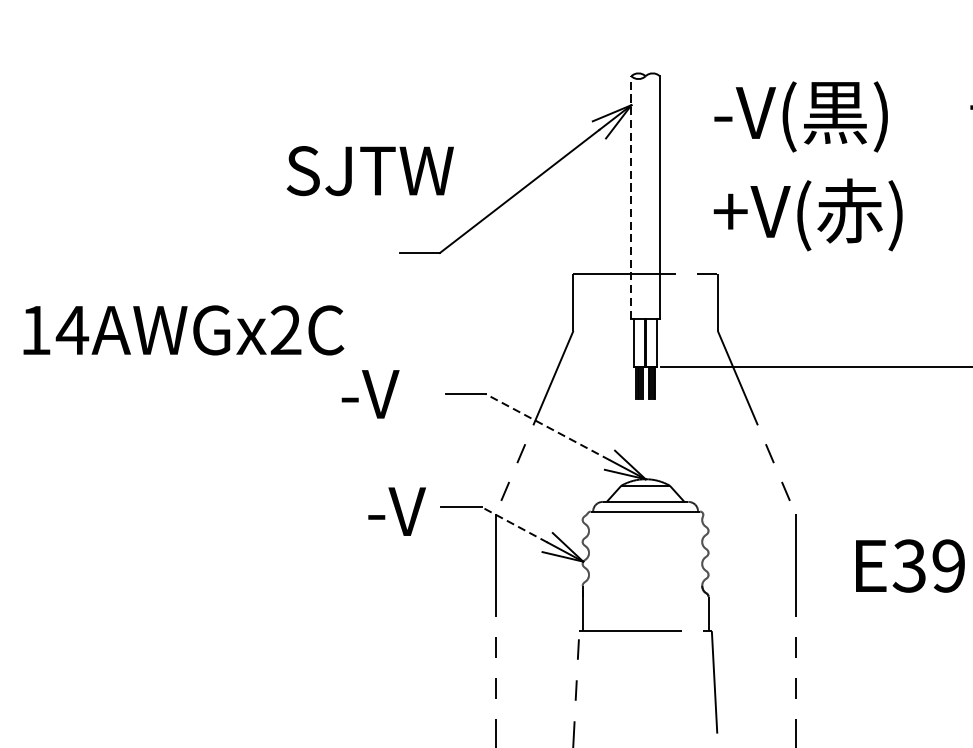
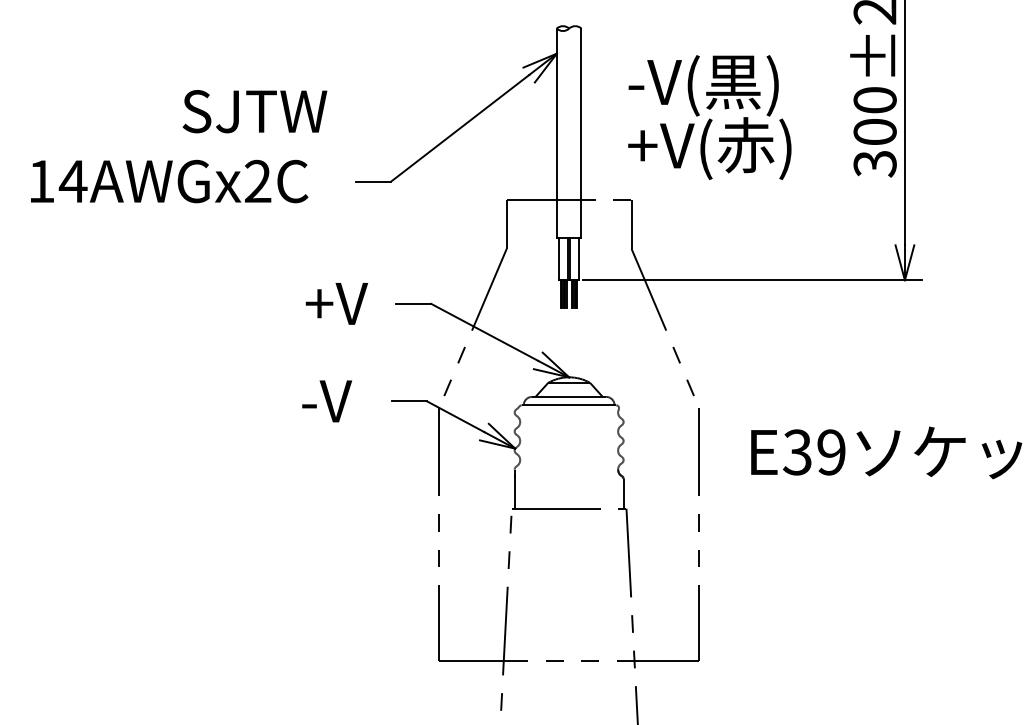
text: (800, 116) -> (703, 85), moved
text: (369, 170) -> (254, 111), moved
line: (630, 197) -> (556, 133), dashed -> solid
text: (183, 330) -> (169, 181), moved
text: (376, 393) -> (336, 303), -V -> +V
line: (547, 427) -> (484, 332), dashed -> solid
text: (397, 511) -> (327, 401), moved
line: (514, 524) -> (455, 416), dashed -> solid

